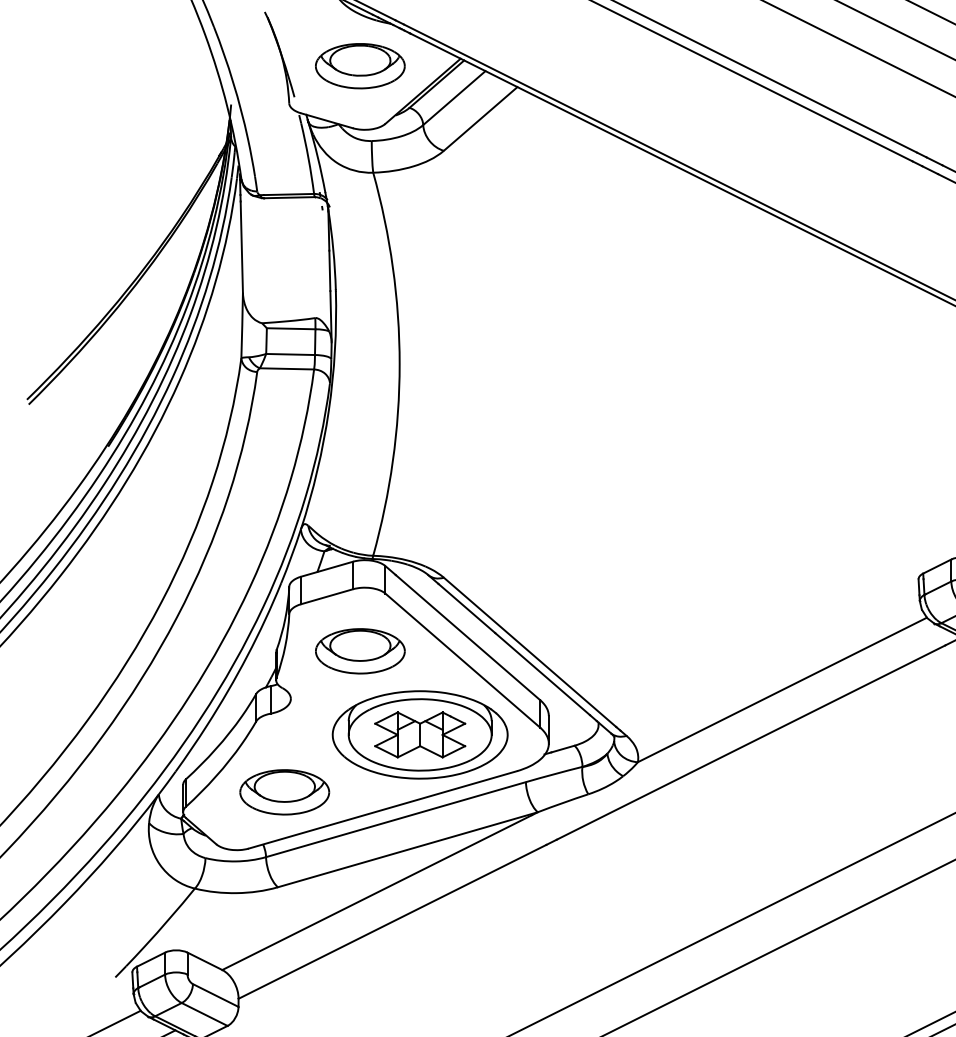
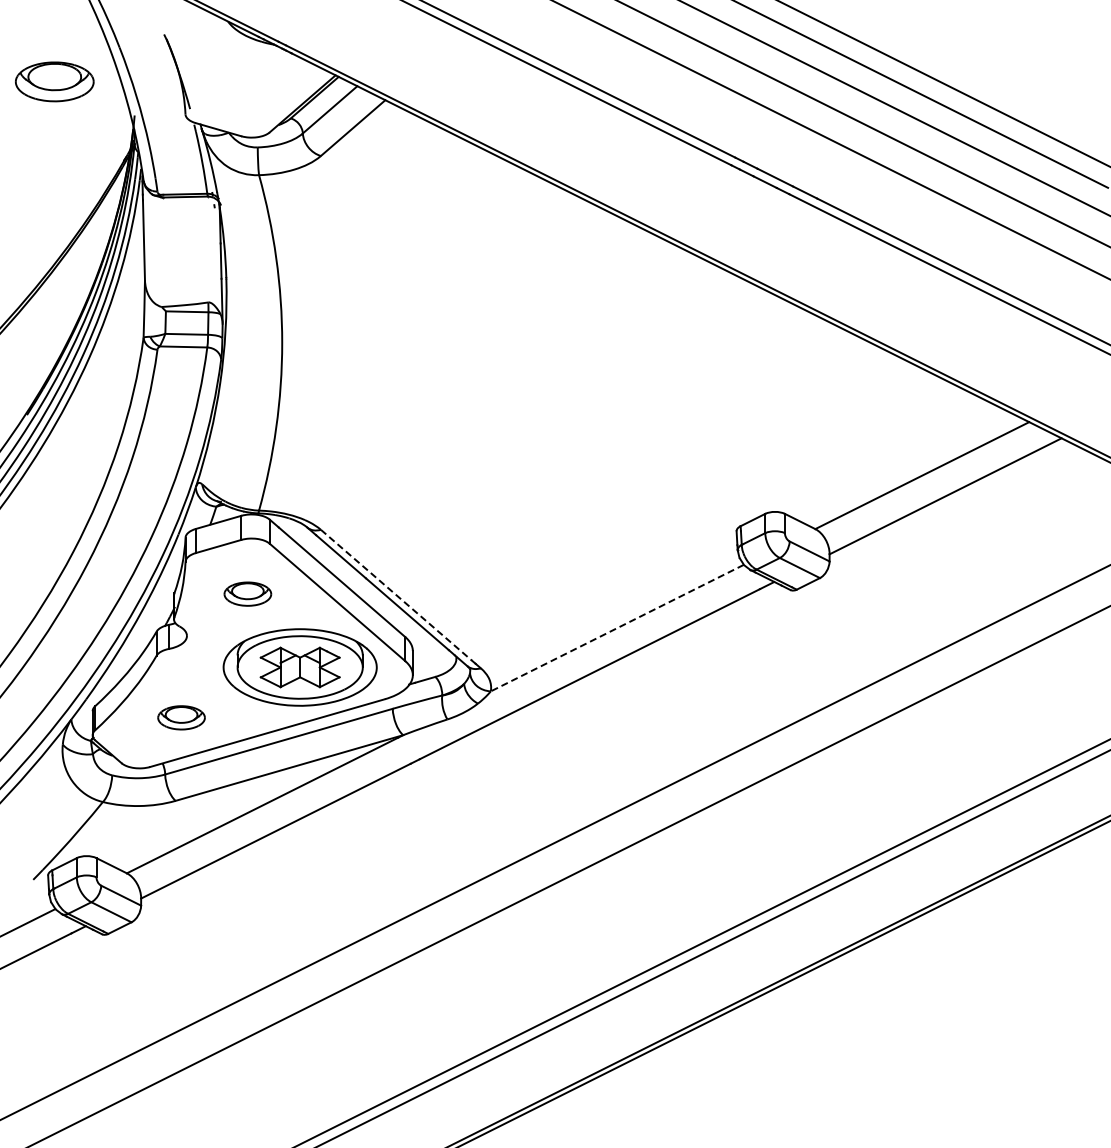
part: (360, 65) -> (54, 81), moved
part: (360, 650) -> (247, 593), size x0.6
line: (530, 652) -> (396, 595), solid -> dashed
line: (781, 690) -> (616, 628), solid -> dashed
part: (284, 792) -> (181, 717), size x0.6

